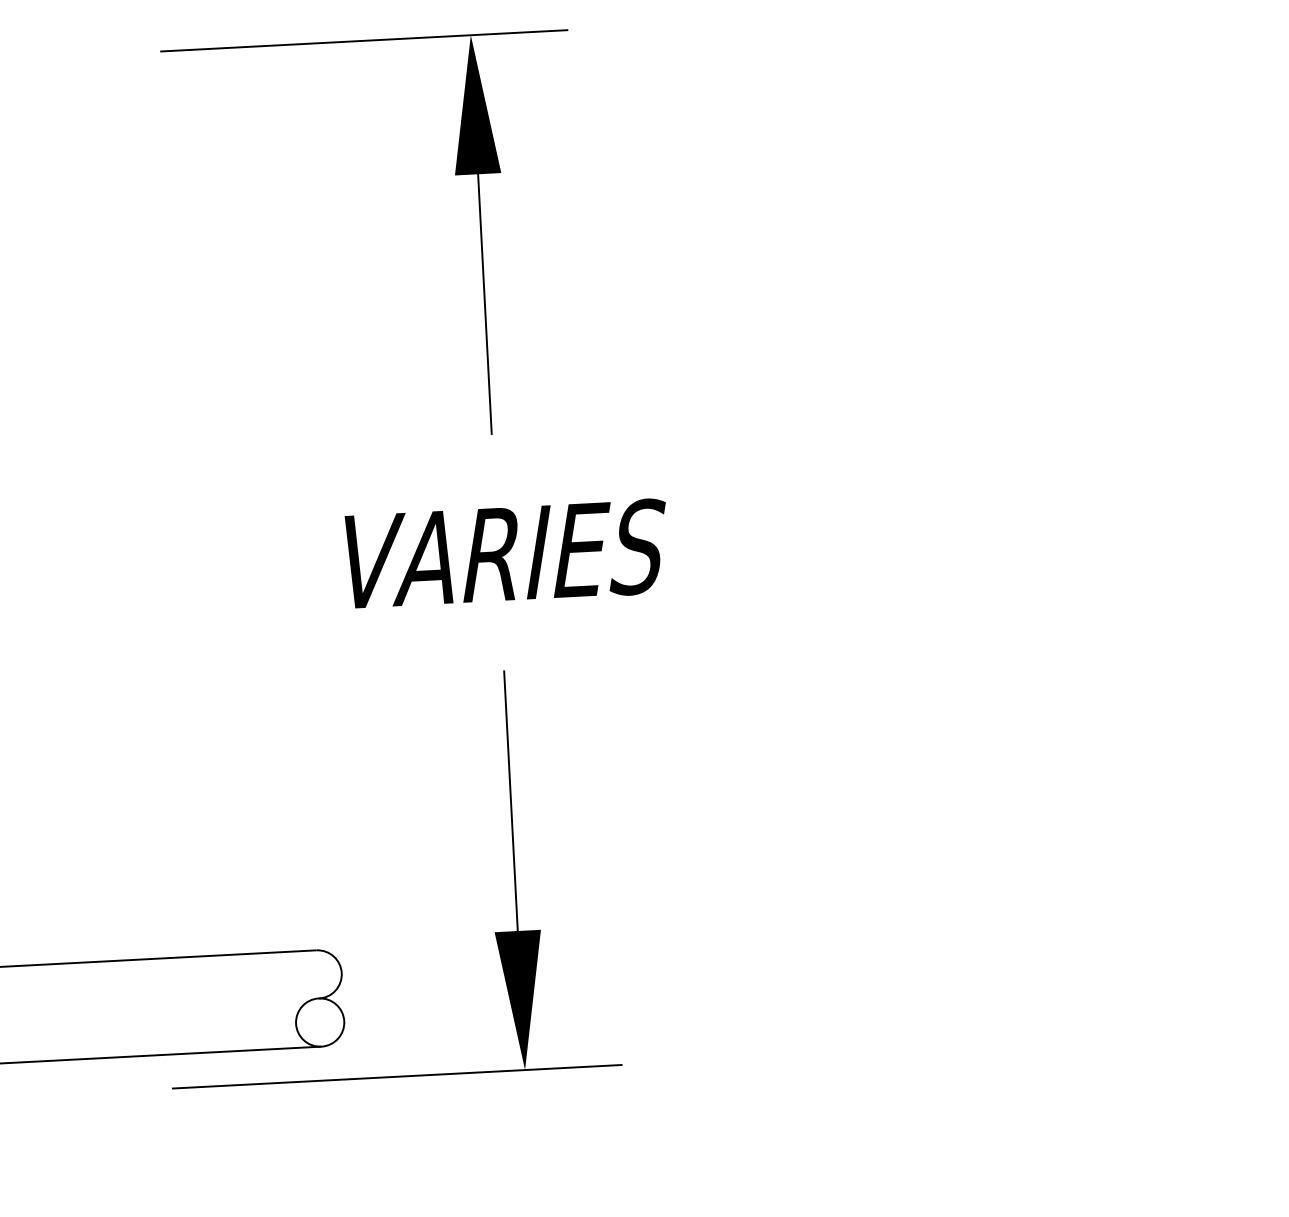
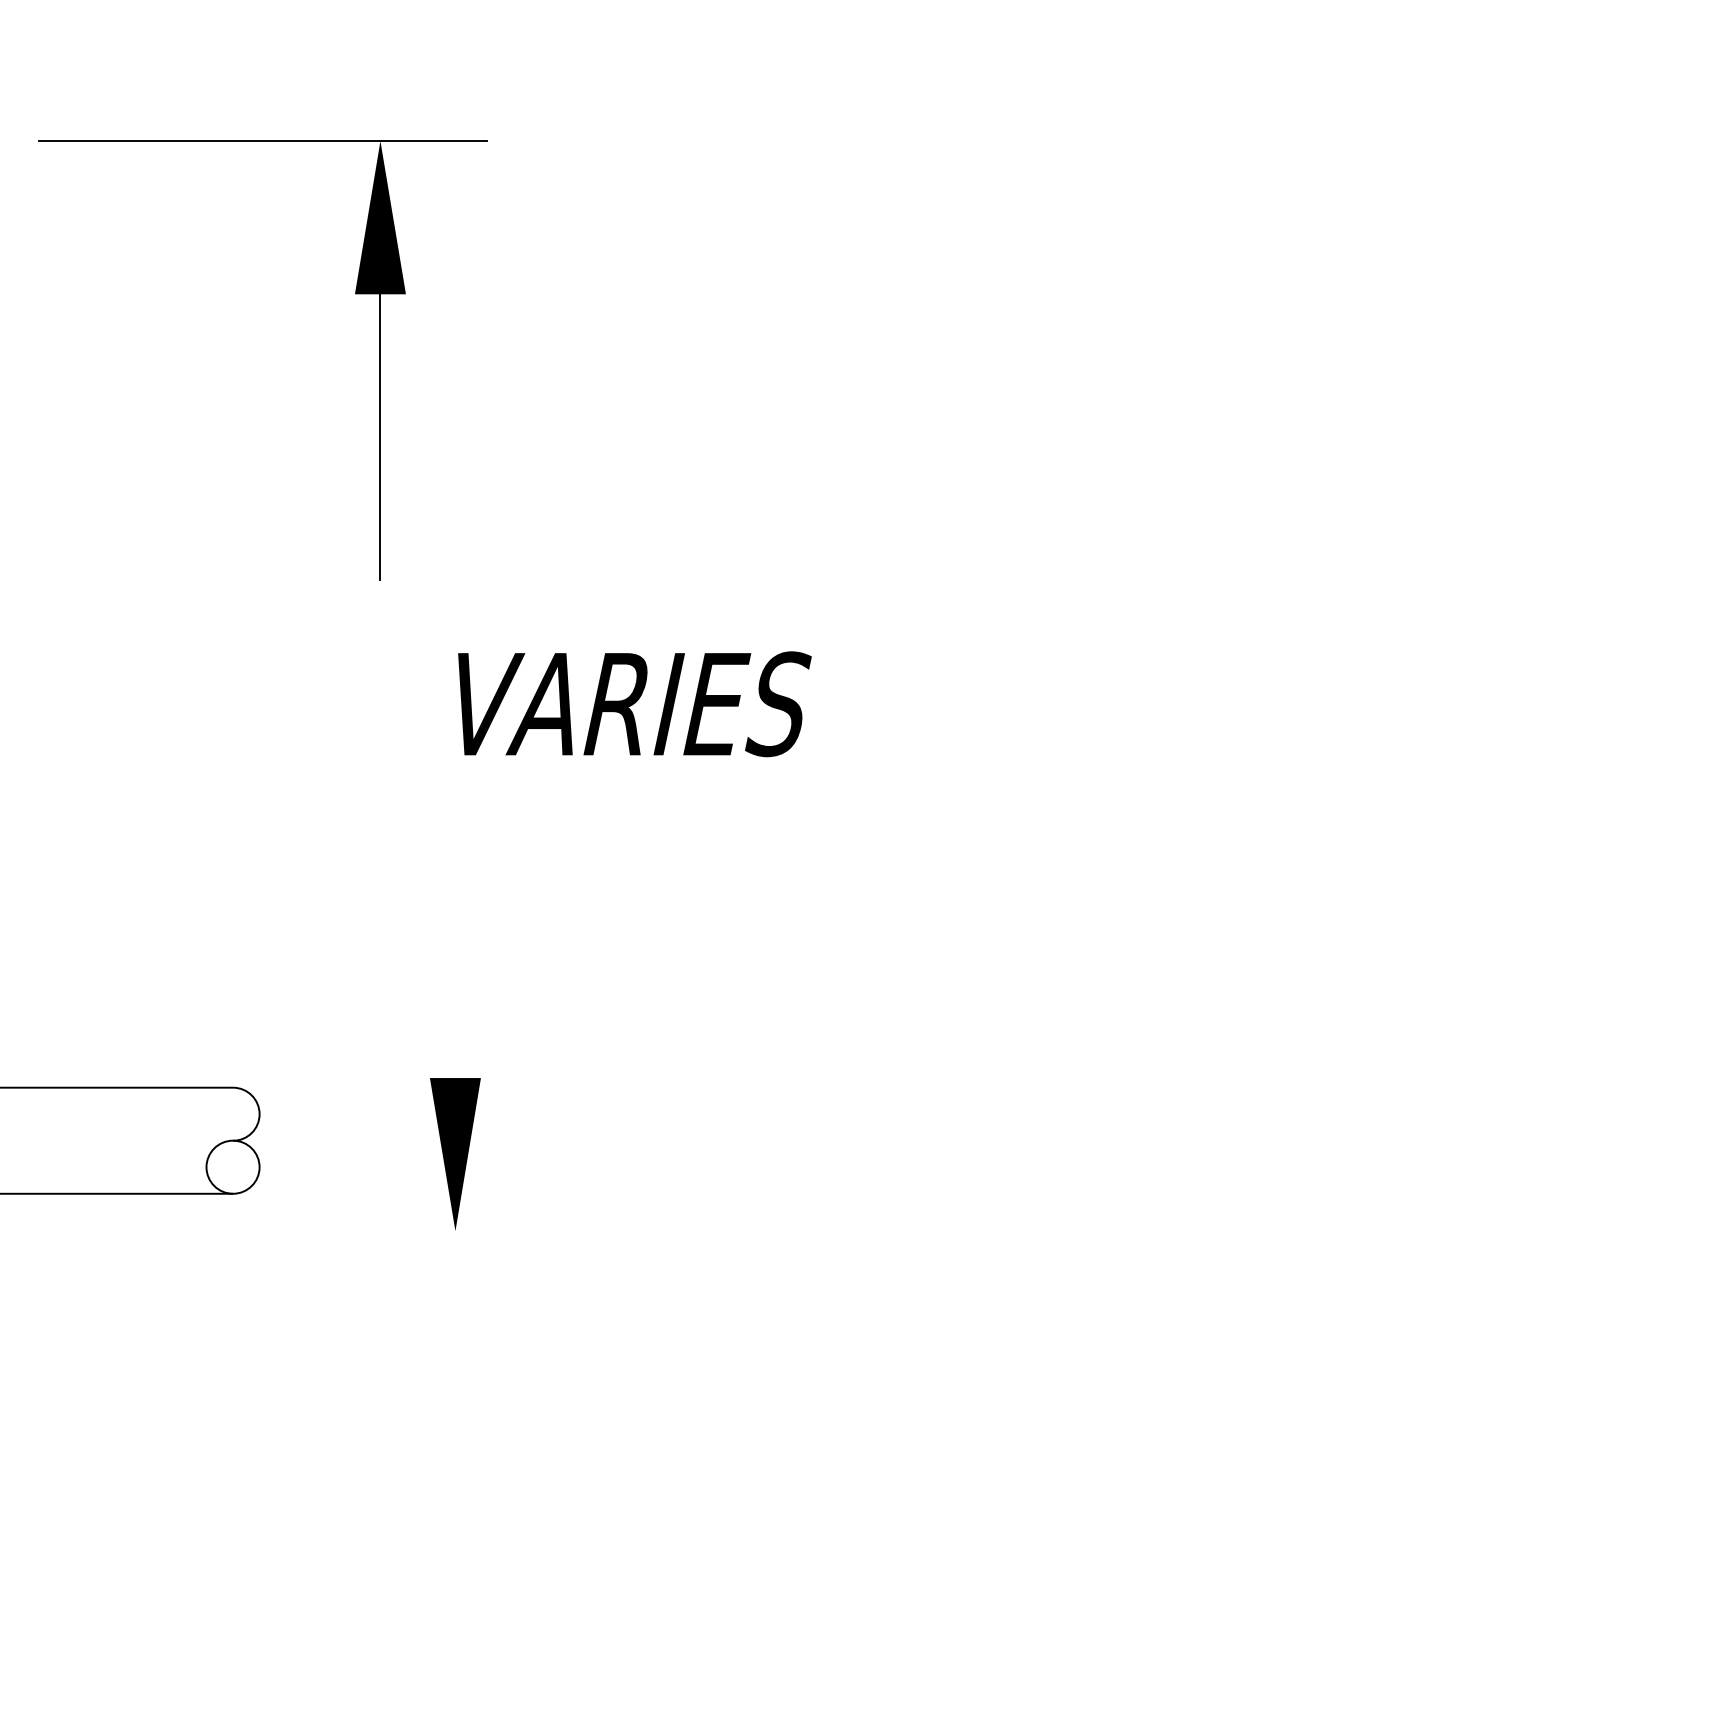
part: (455, 175) -> (355, 294), moved
text: (507, 554) -> (634, 704), moved
line: (511, 801) -> (455, 935), removed
line: (397, 1077) -> (314, 1231), removed

